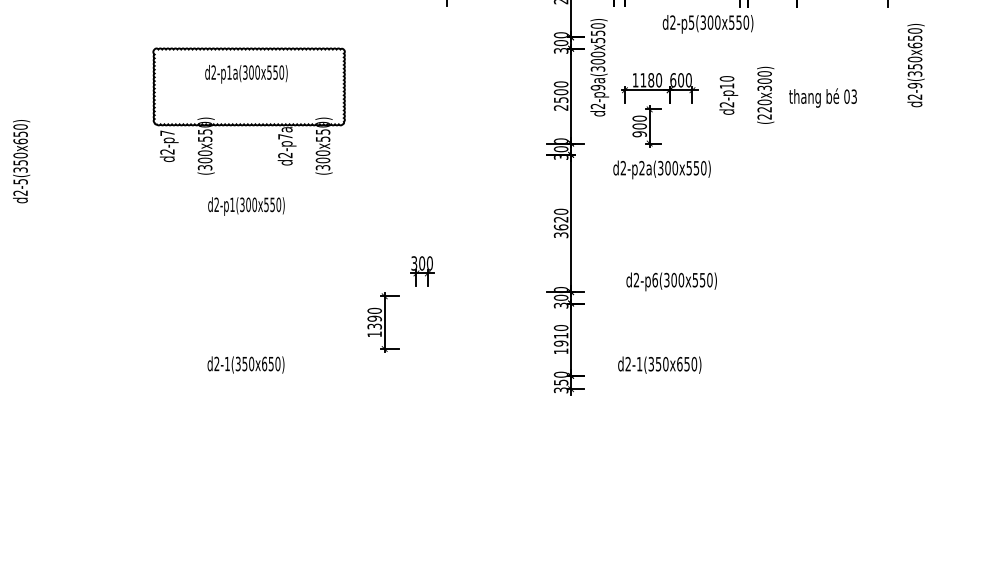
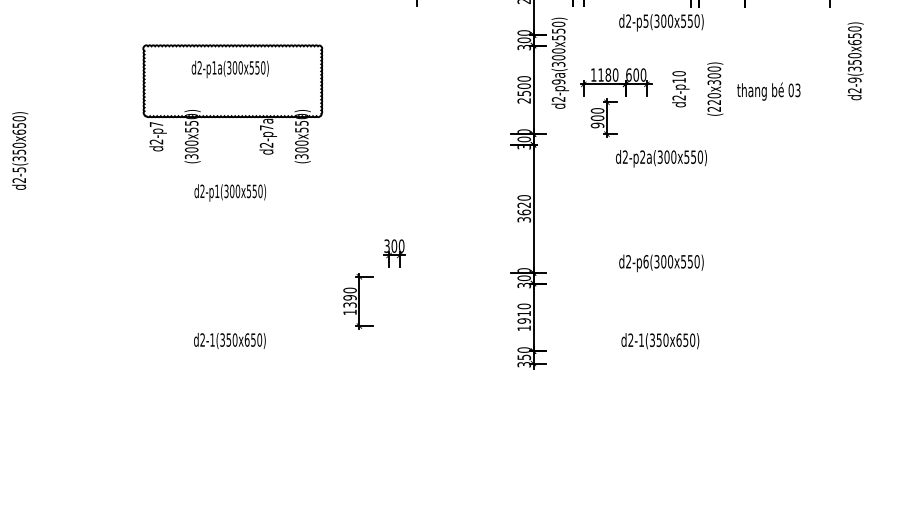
text: (662, 169) -> (661, 158), moved
text: (671, 282) -> (661, 263), moved
text: (659, 365) -> (660, 341), moved

